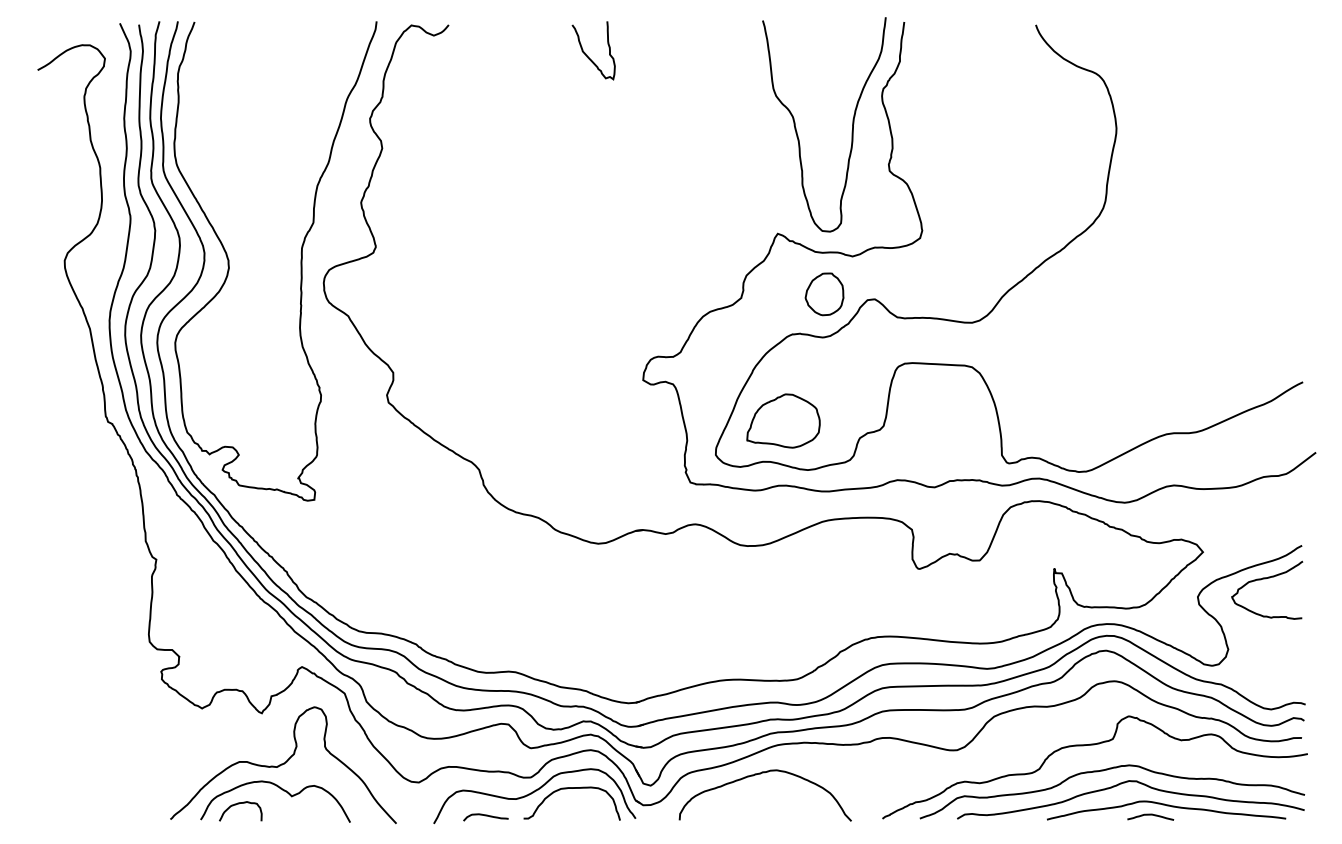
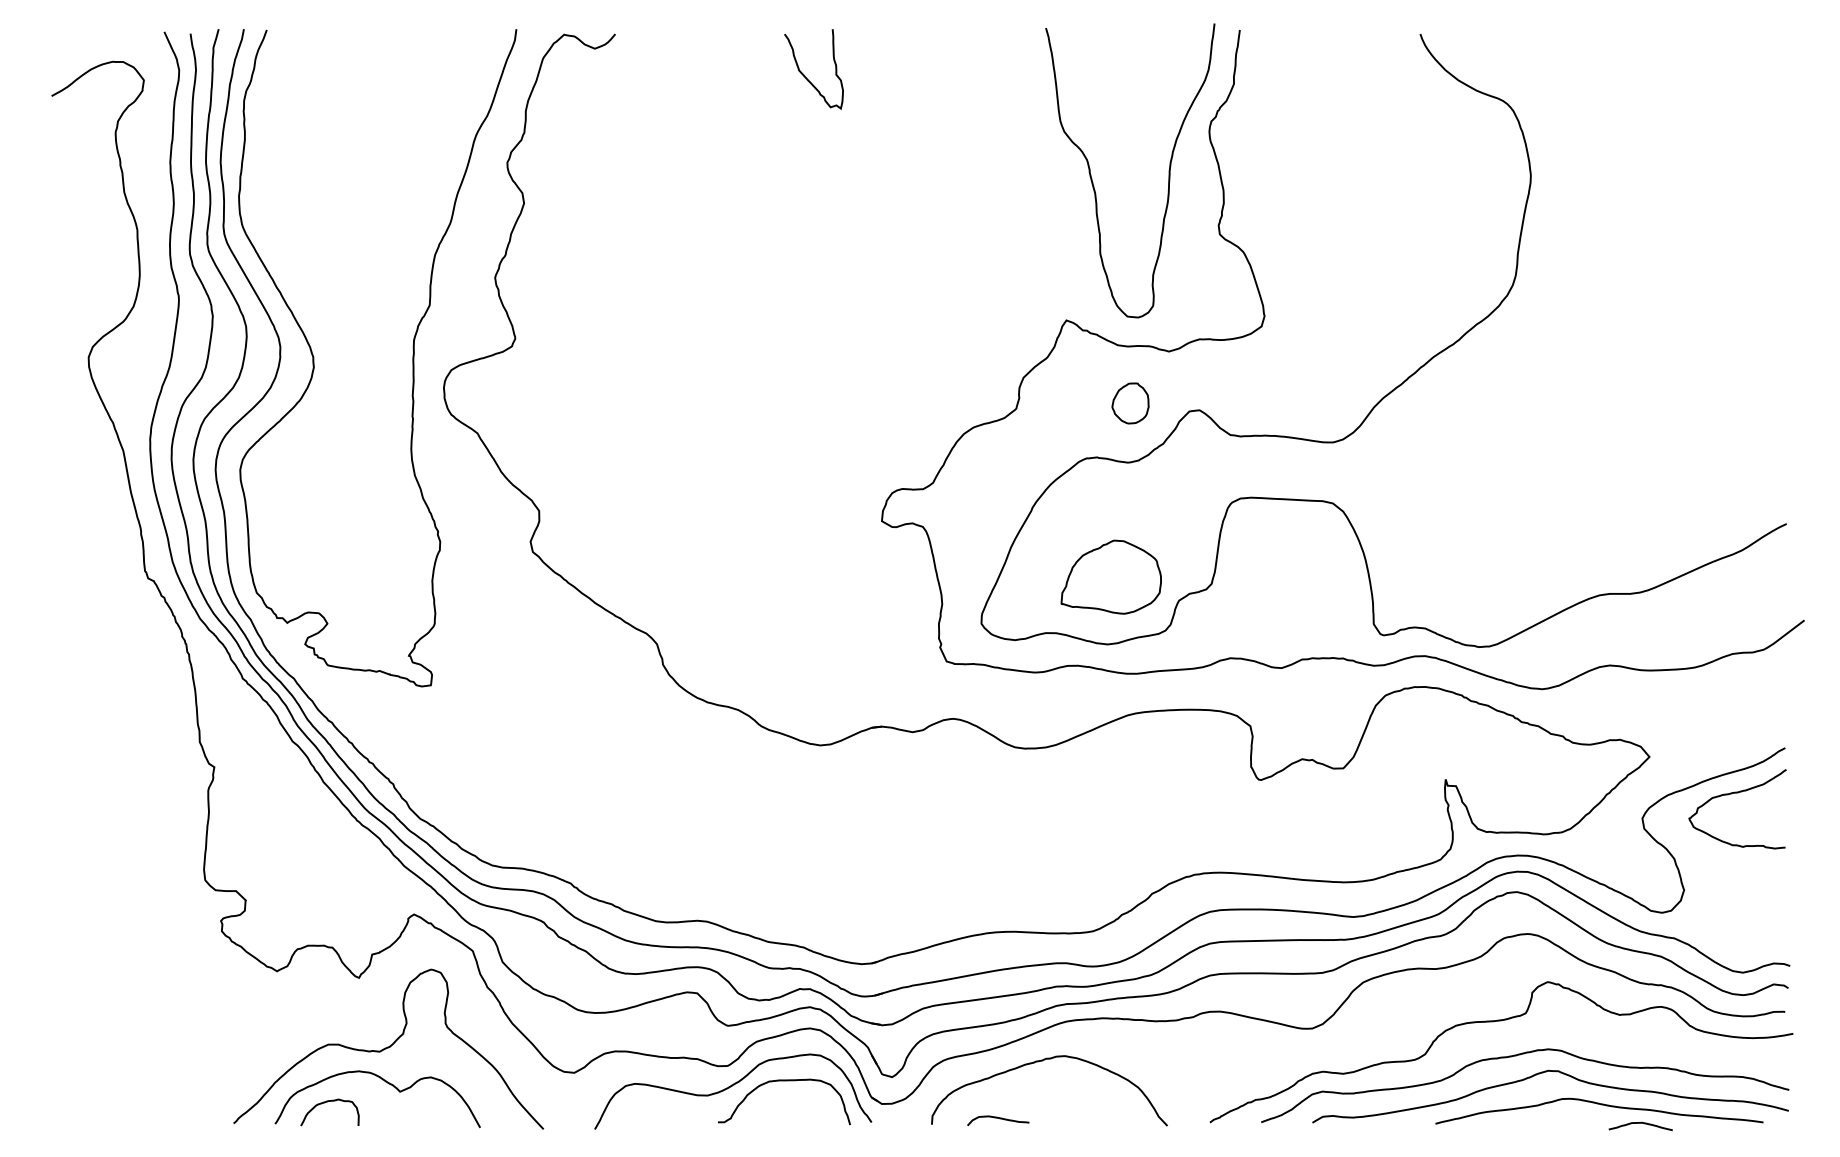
part: (824, 294) -> (1130, 403), size x0.7
part: (782, 420) -> (1110, 576), moved
curve: (1150, 815) -> (1640, 1123), moved
curve: (486, 816) -> (999, 1119), moved

